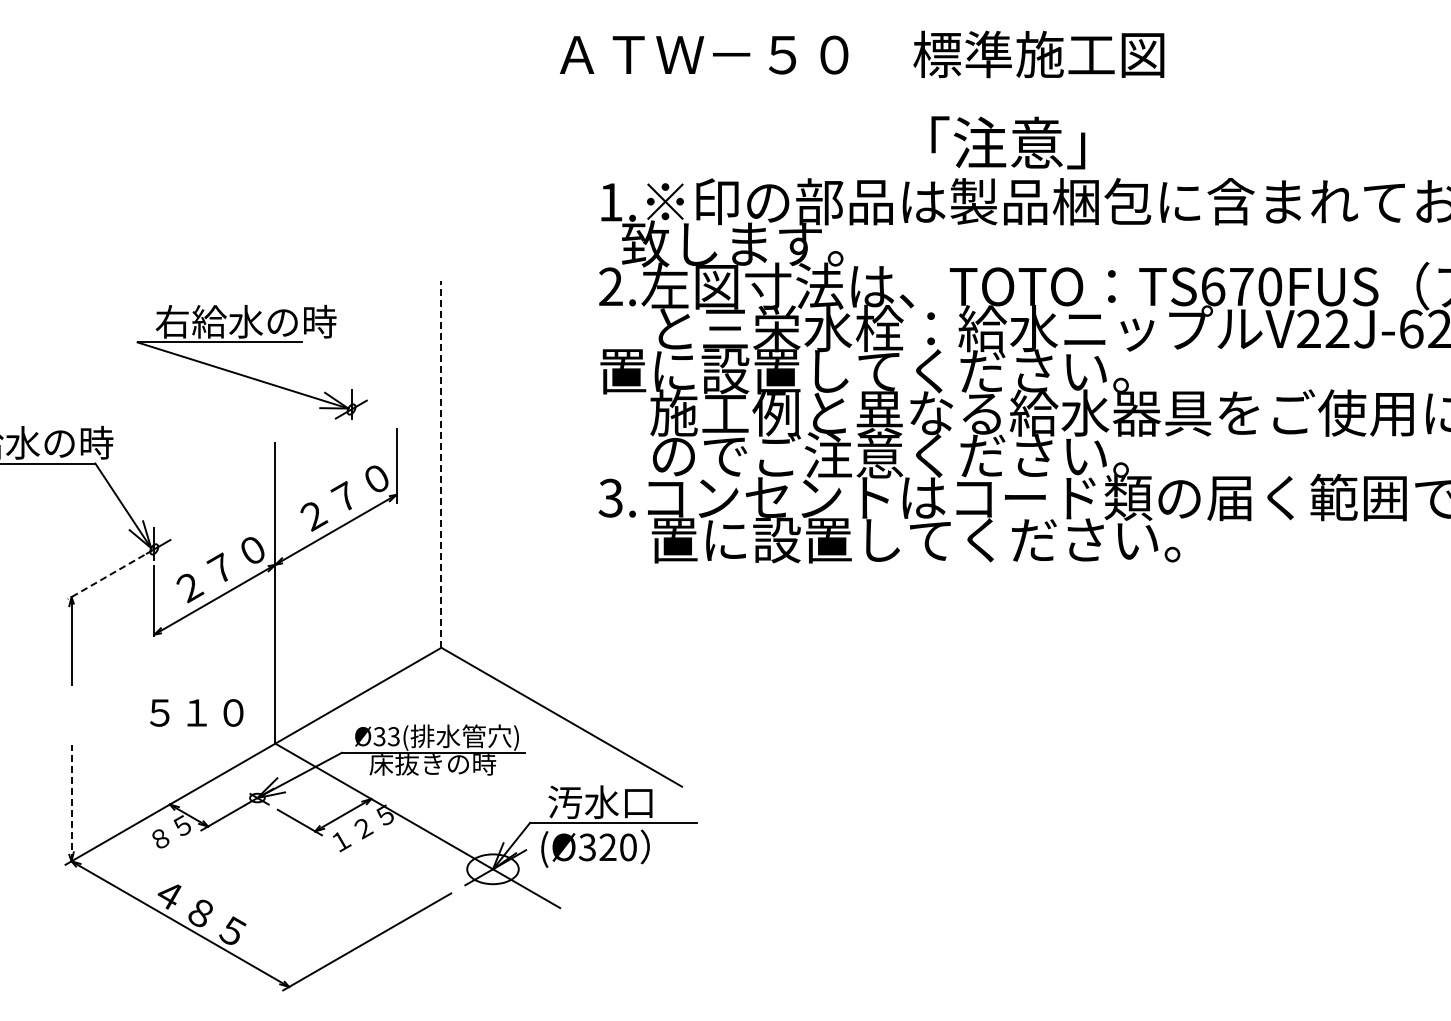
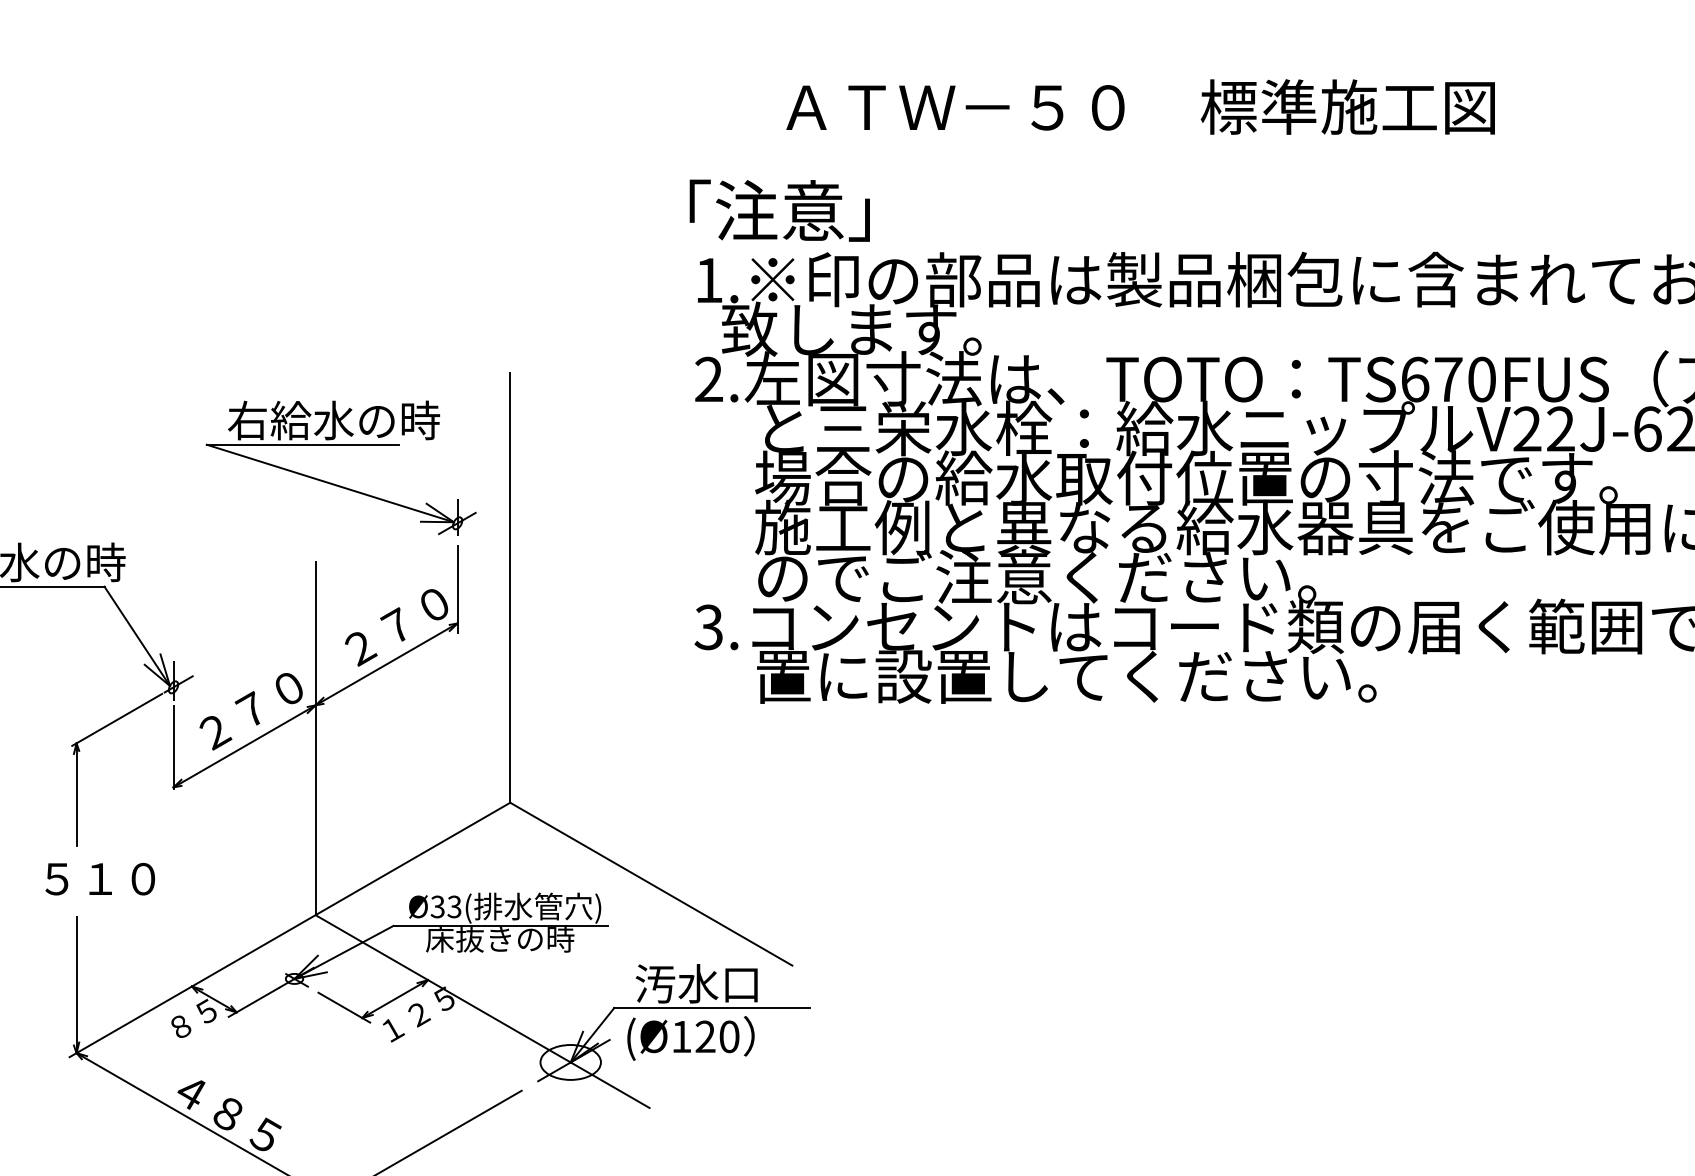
text: (862, 54) -> (1141, 107), moved
text: (1008, 142) -> (780, 210), moved
text: (992, 370) -> (1156, 477), 置に設置してください。 -> 場合の給水取付位置の寸法です。
part: (246, 375) -> (334, 483), moved
line: (441, 463) -> (510, 586), dashed -> solid
line: (105, 577) -> (116, 720), dashed -> solid
text: (196, 712) -> (99, 878), moved
line: (71, 802) -> (76, 984), dashed -> solid
text: (586, 847) -> (680, 1036), (Ø320 -> (Ø120

